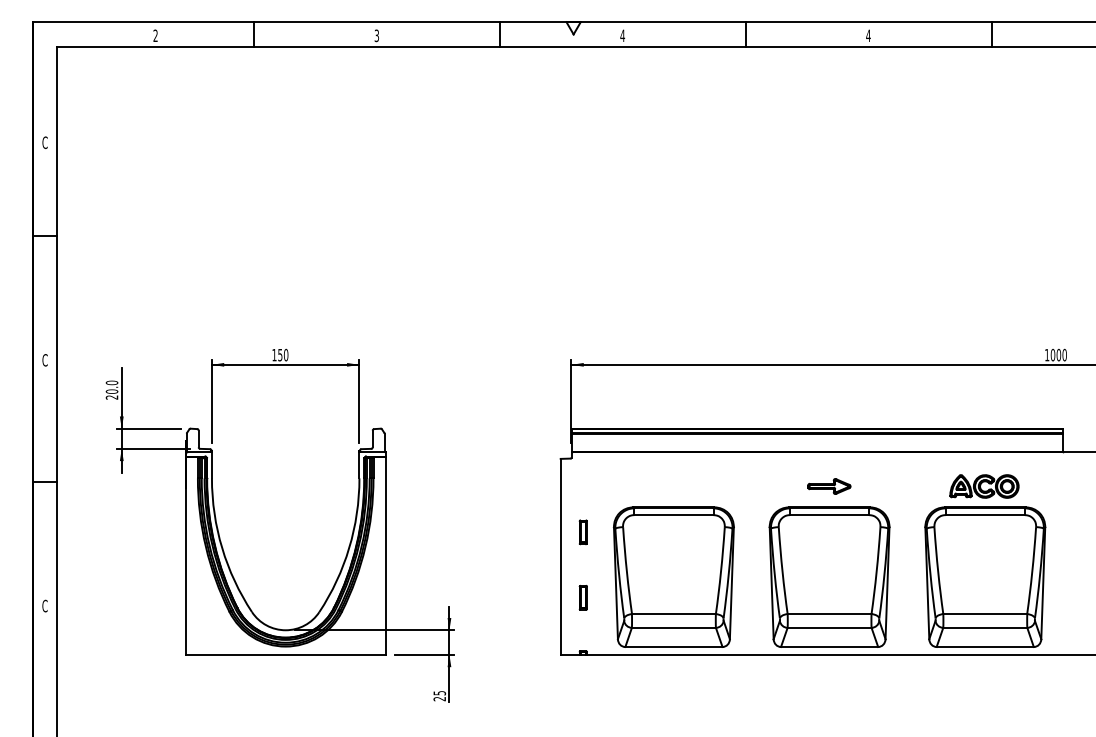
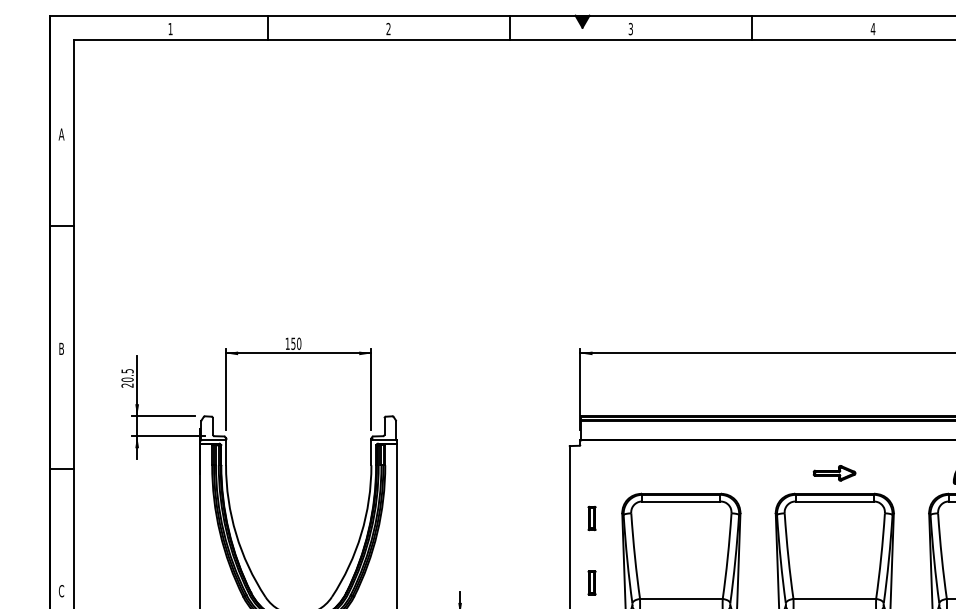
fill: (573, 28) -> (582, 21), added
text: (155, 35) -> (170, 28), 2 -> 1
text: (622, 35) -> (630, 28), 4 -> 3
text: (376, 36) -> (388, 29), 3 -> 2
text: (44, 142) -> (61, 134), C -> A
text: (44, 360) -> (61, 349), C -> B
text: (111, 382) -> (127, 370), 20.0 -> 20.5

